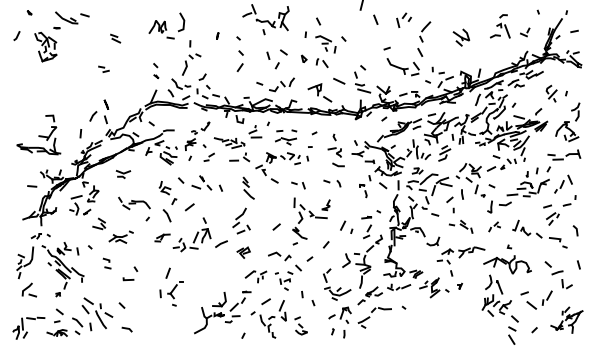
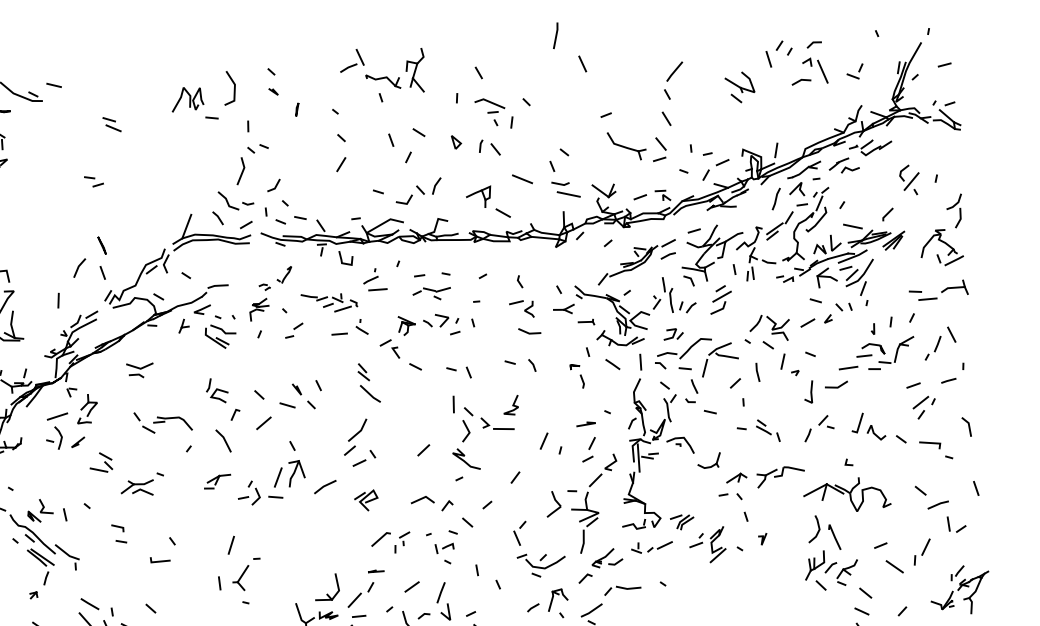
part: (403, 19) -> (778, 52), moved
part: (156, 70) -> (273, 80), moved
part: (195, 182) -> (285, 396), moved
part: (494, 226) -> (819, 427), size x1.43

